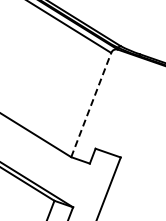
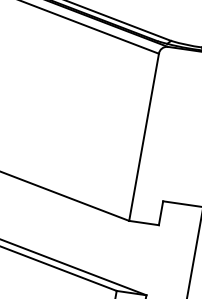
line: (91, 105) -> (144, 137), dashed -> solid

